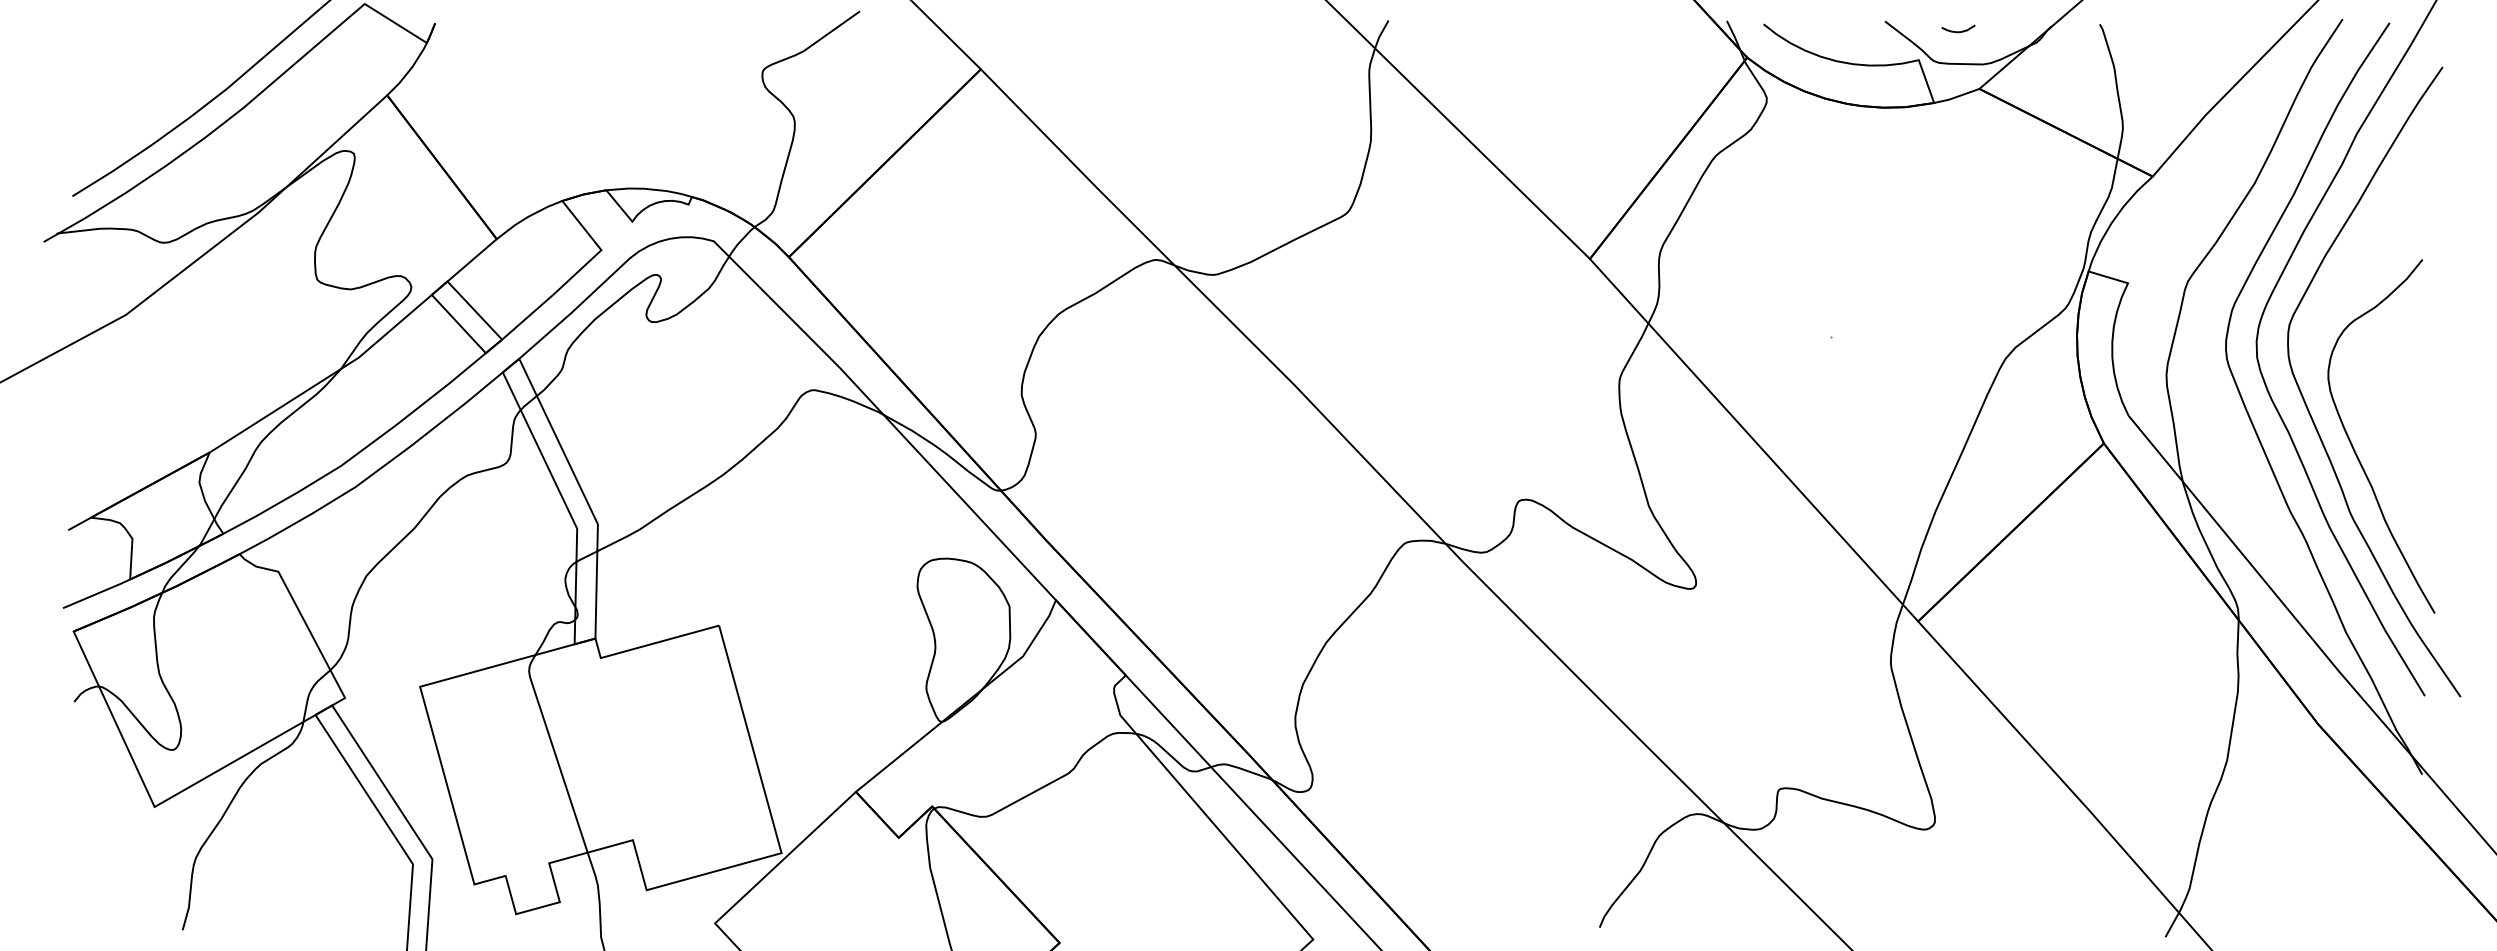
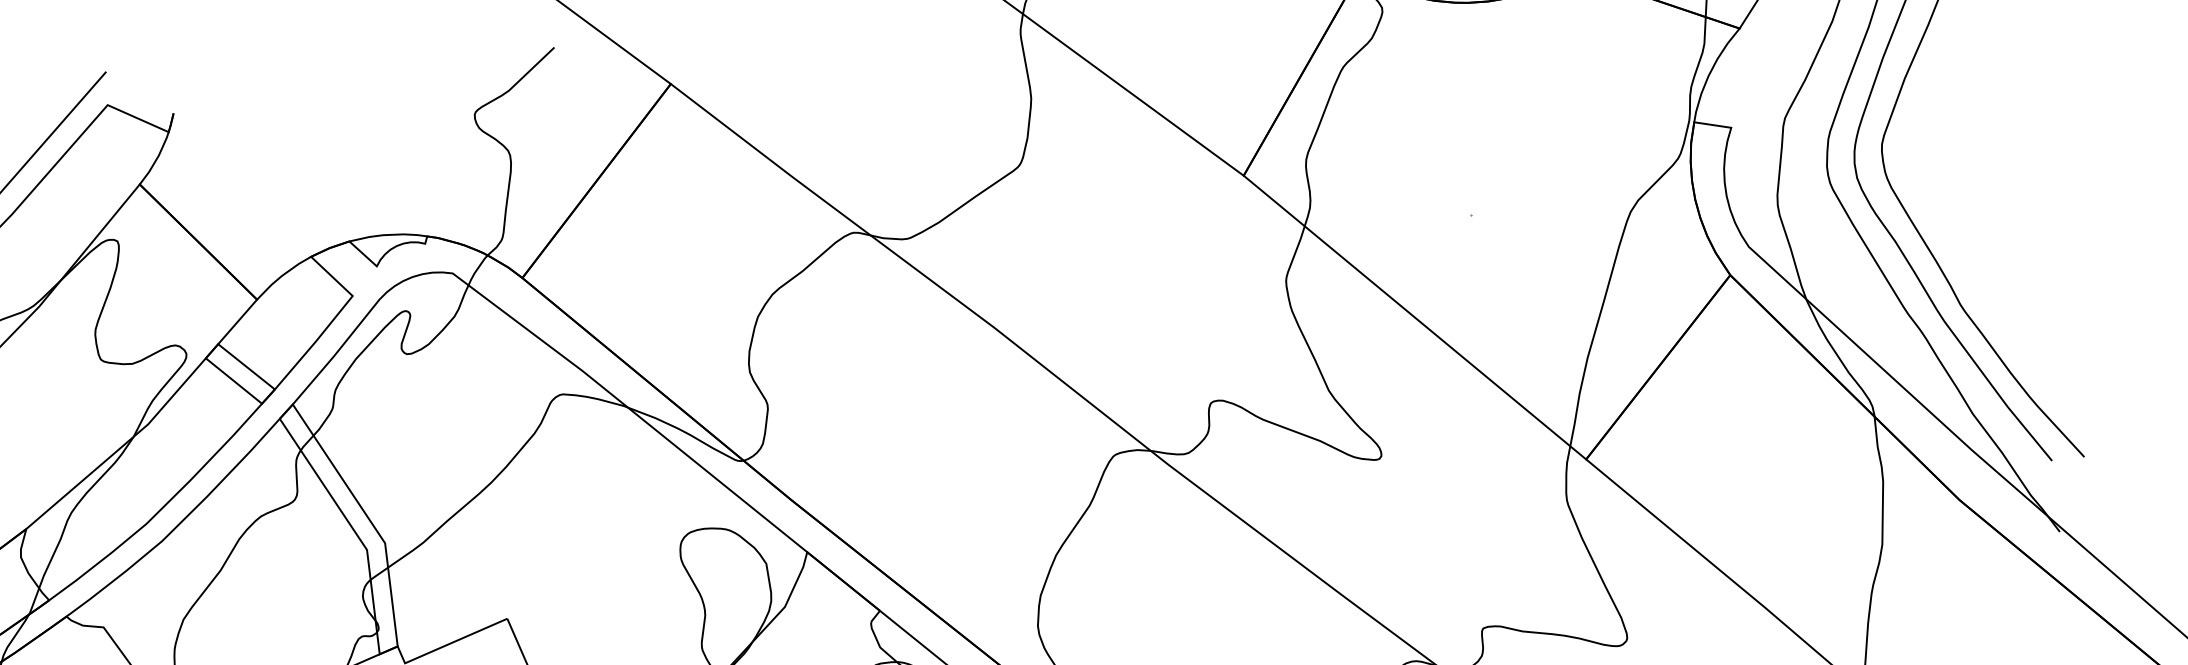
curve: (2355, 450) -> (1957, 248), removed

